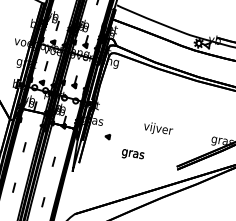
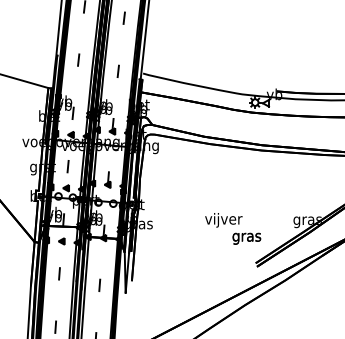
part: (107, 136) -> (61, 241), moved
text: (132, 154) -> (246, 238), moved

